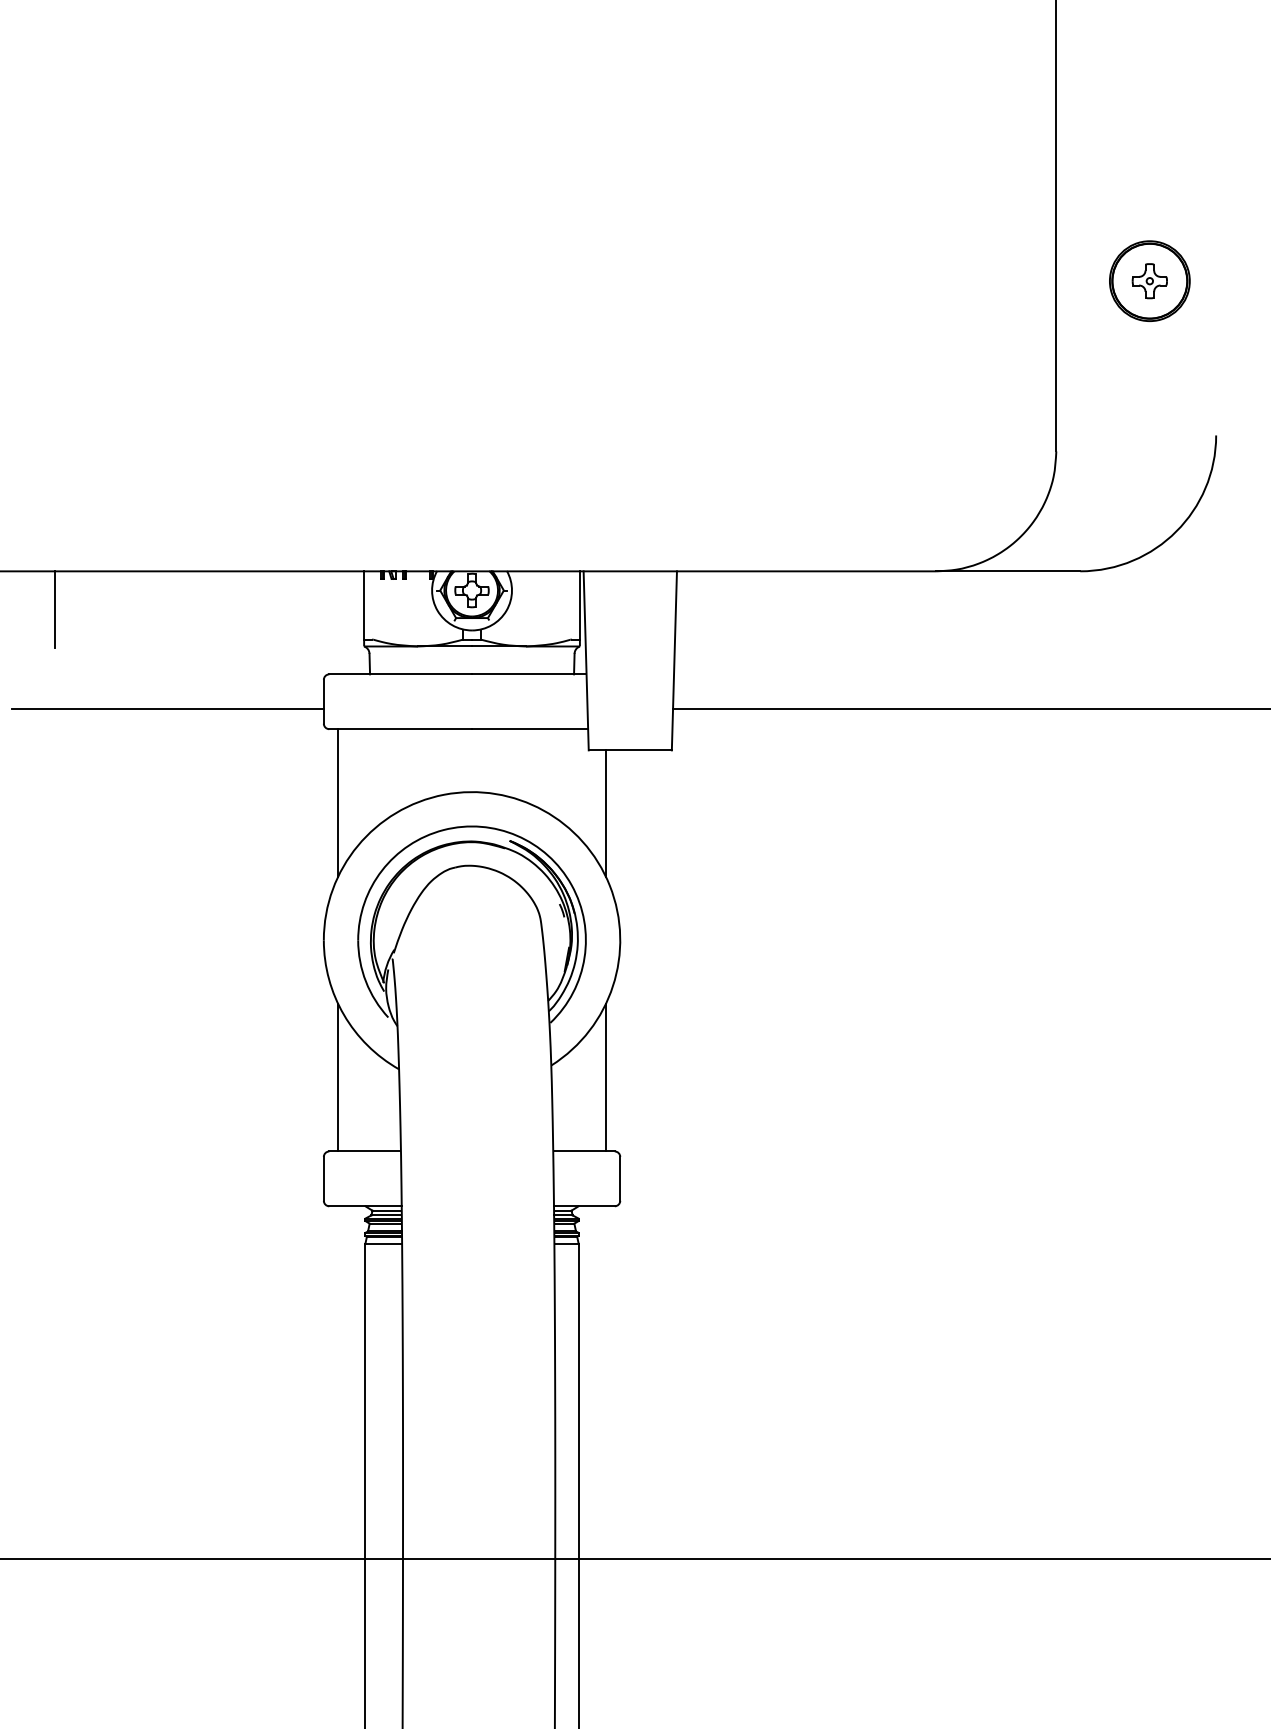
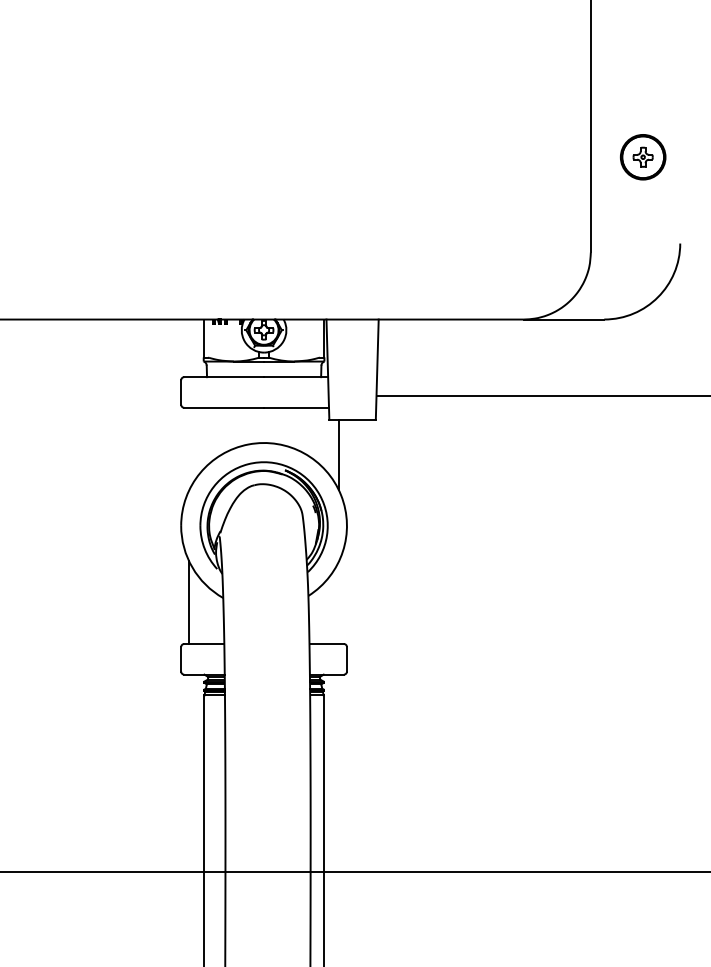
line: (54, 608) -> (30, 340), removed
line: (167, 708) -> (93, 396), removed
line: (338, 801) -> (189, 448), removed
line: (606, 1077) -> (339, 602), removed

